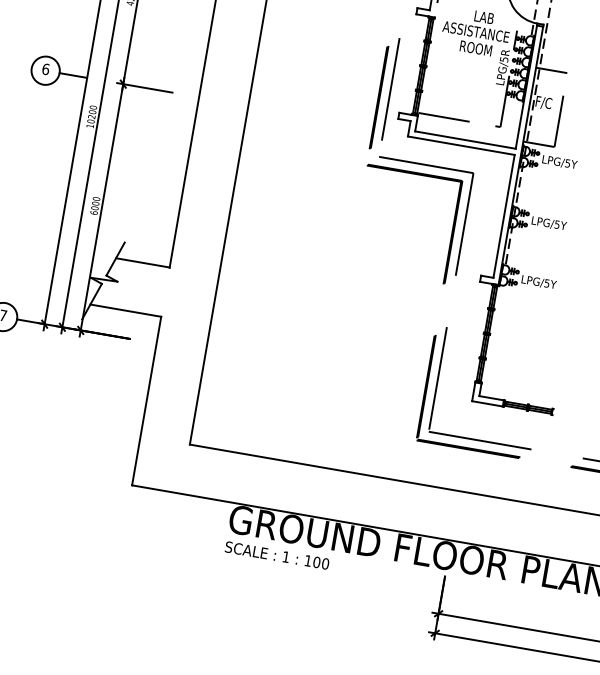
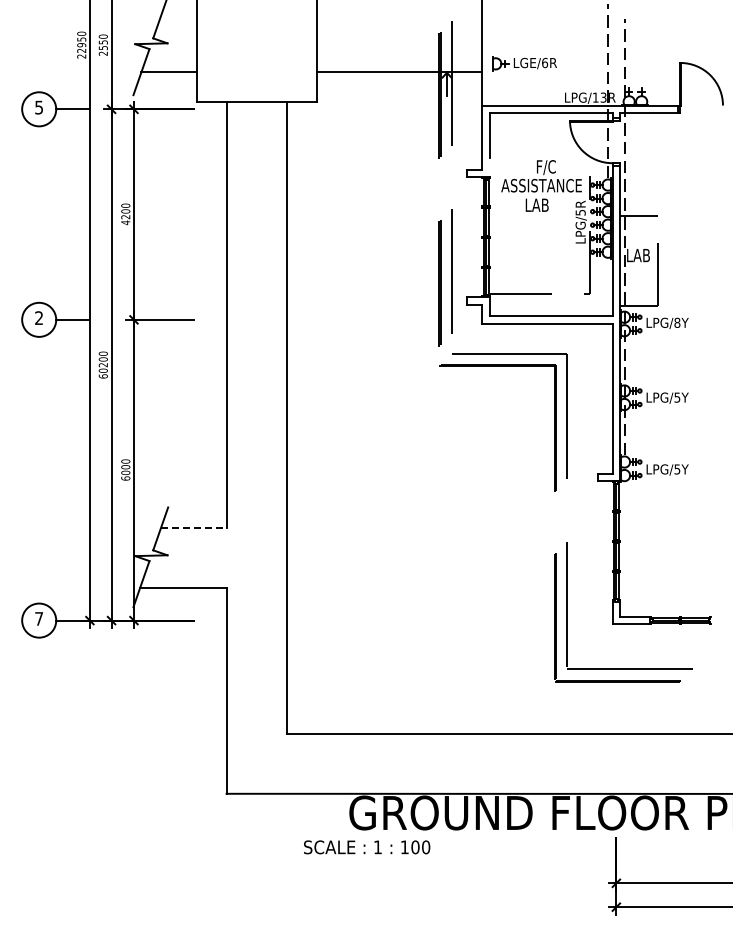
text: (484, 18) -> (548, 167), LAB -> F/C
text: (476, 48) -> (545, 205), ROOM -> LAB
text: (46, 69) -> (39, 318), 6 -> 2
text: (545, 102) -> (638, 255), F/C -> LAB
text: (89, 126) -> (102, 376), 10200 -> 60200
text: (567, 163) -> (677, 322), LPG/5Y -> LPG/8Y
line: (142, 262) -> (193, 527), solid -> dashed
text: (277, 555) -> (367, 847), moved

